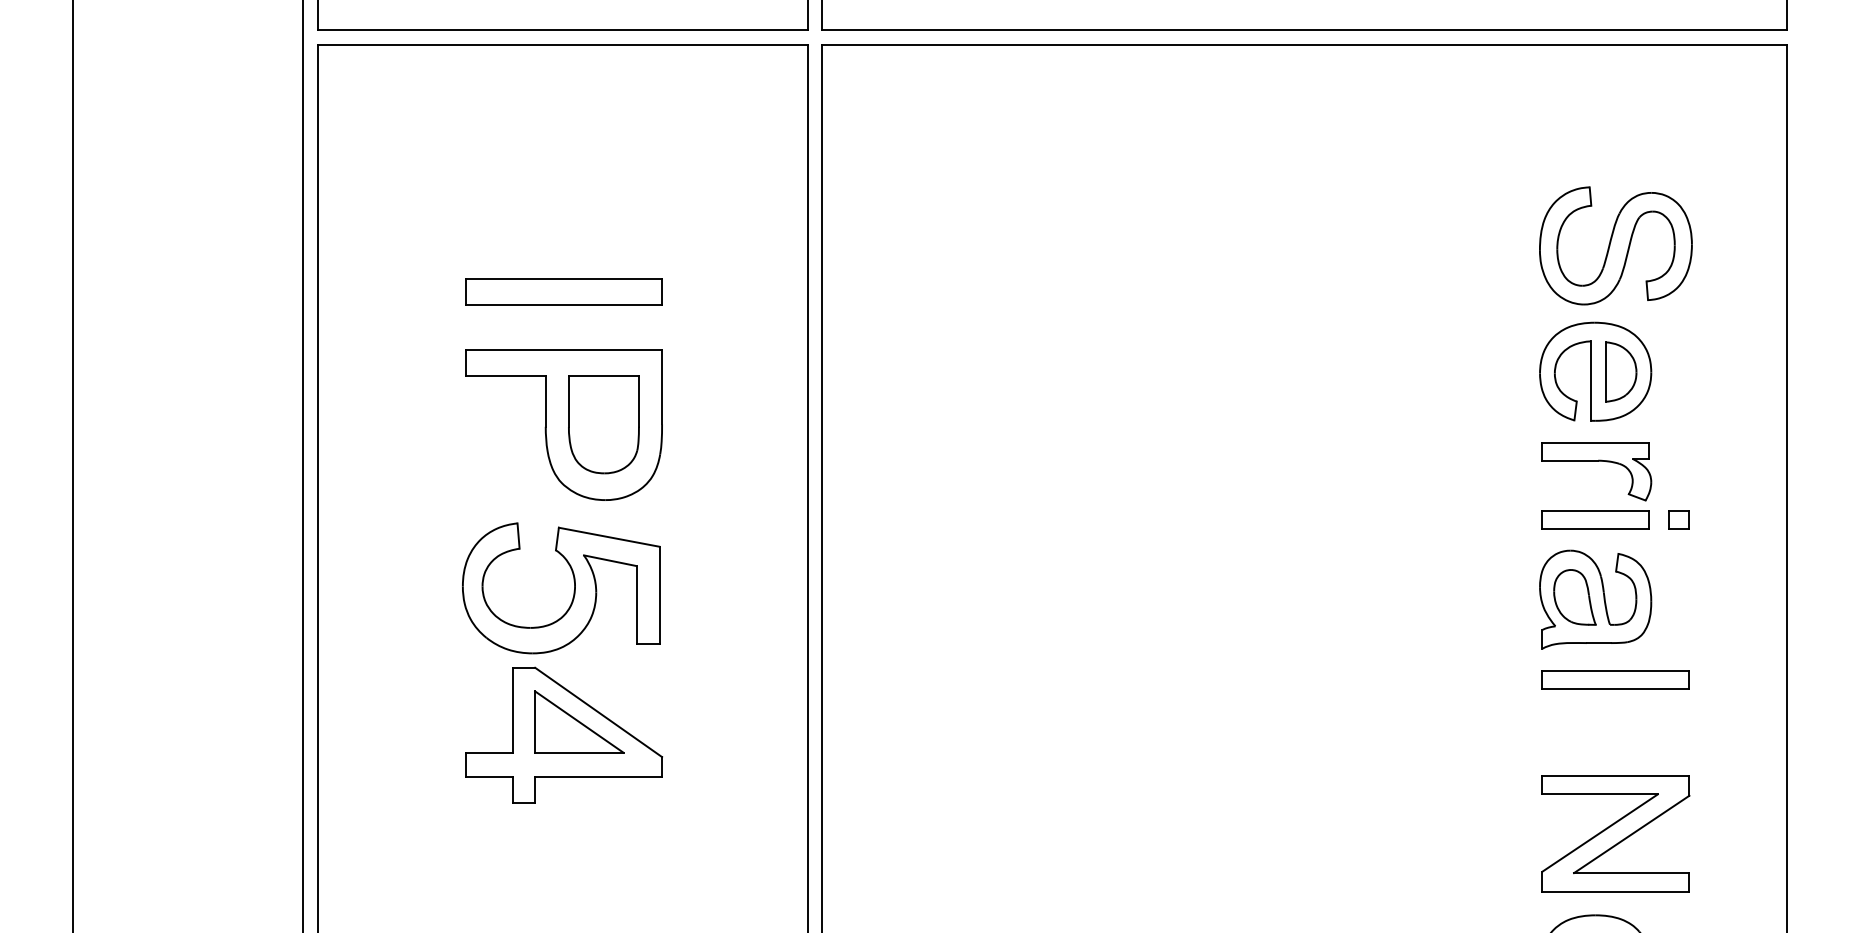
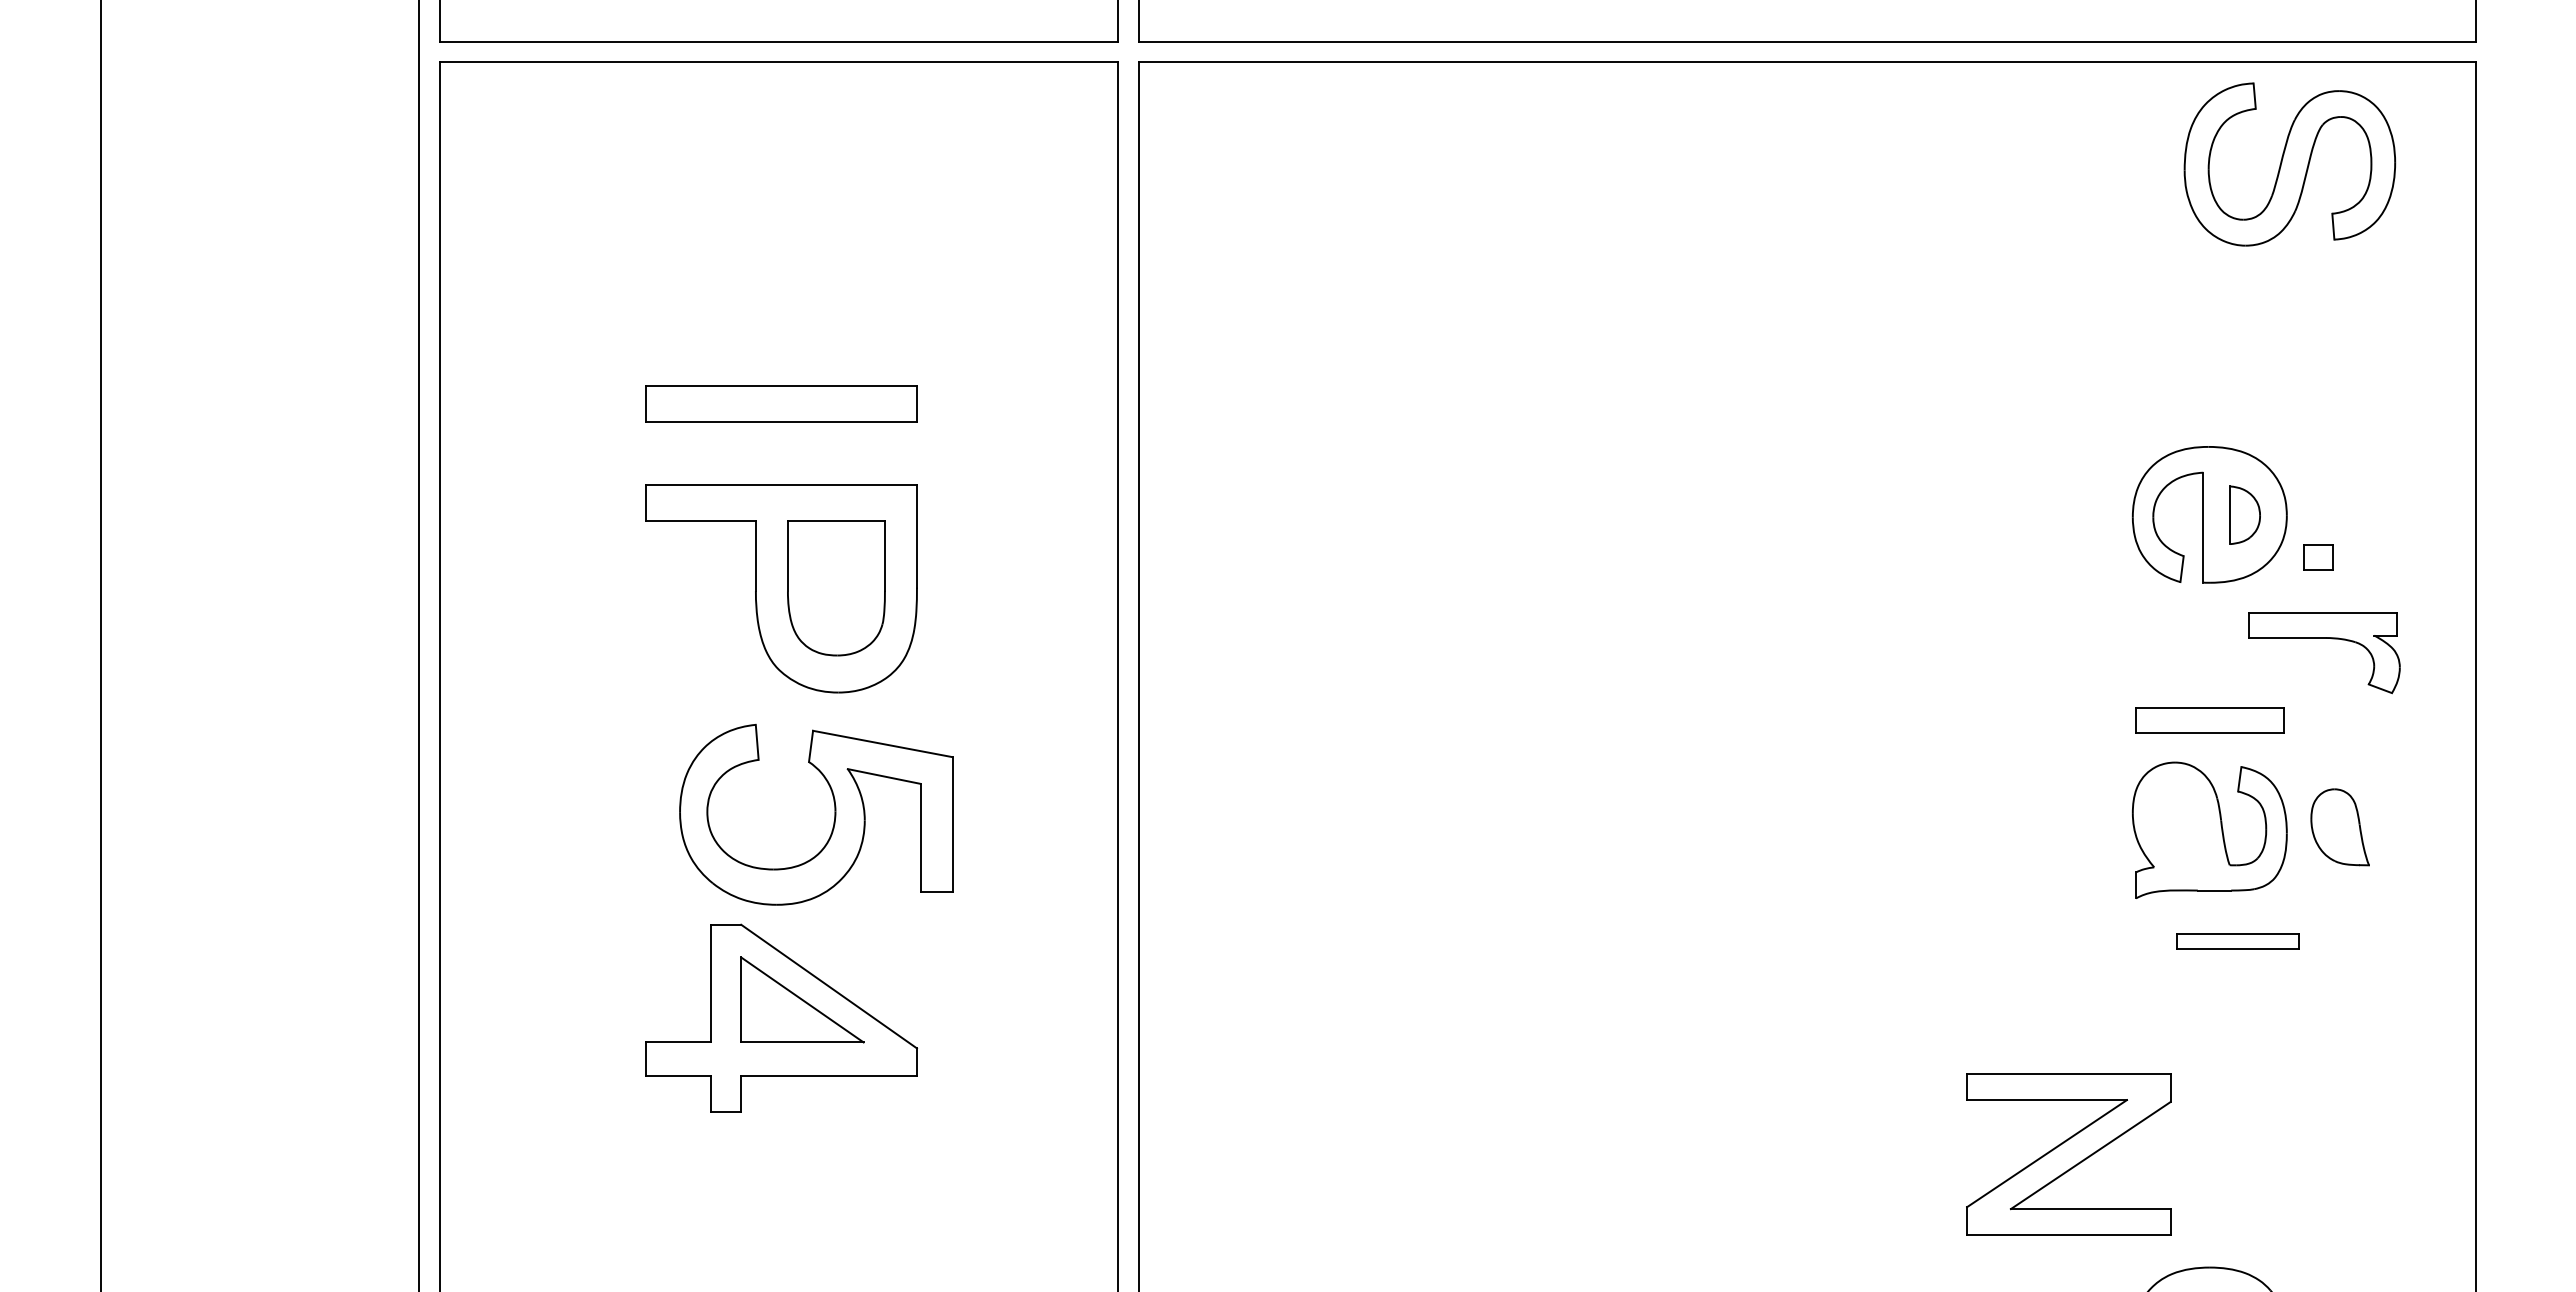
part: (1615, 245) -> (2289, 164), moved
part: (1621, 372) -> (2245, 515), size x0.7
part: (1596, 461) -> (2324, 638), moved
part: (1679, 520) -> (2318, 557), moved
part: (574, 588) -> (834, 814), moved
part: (1574, 597) -> (2339, 827), moved
part: (1615, 679) -> (2237, 941), size x0.6
part: (1615, 833) -> (2068, 1154), moved

